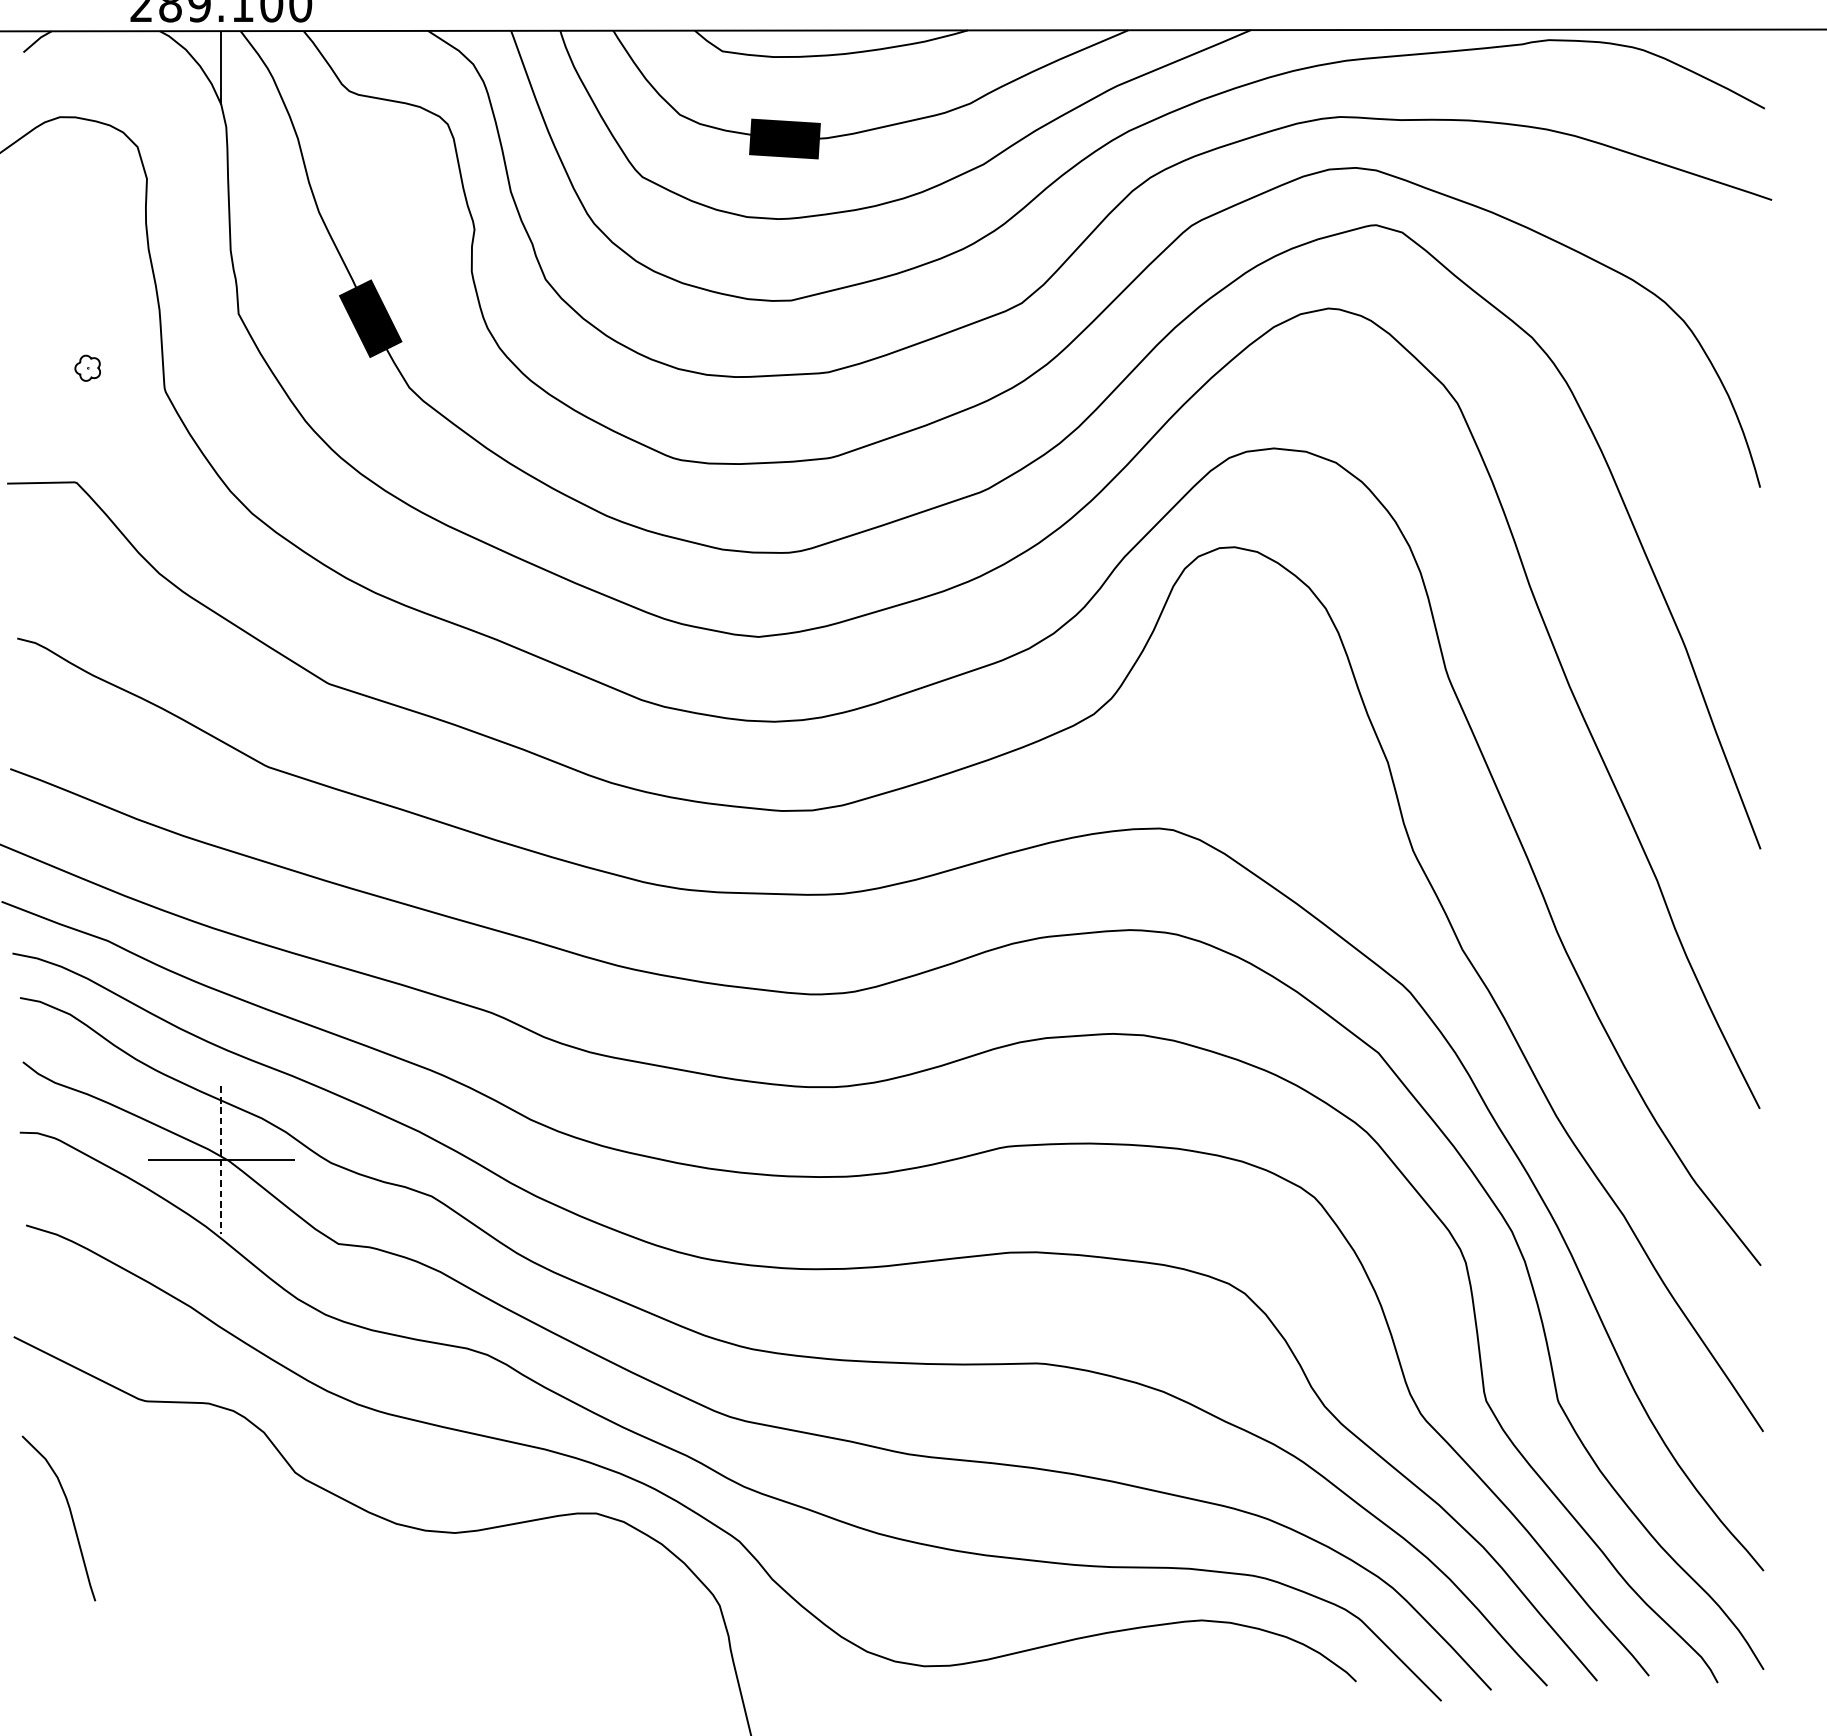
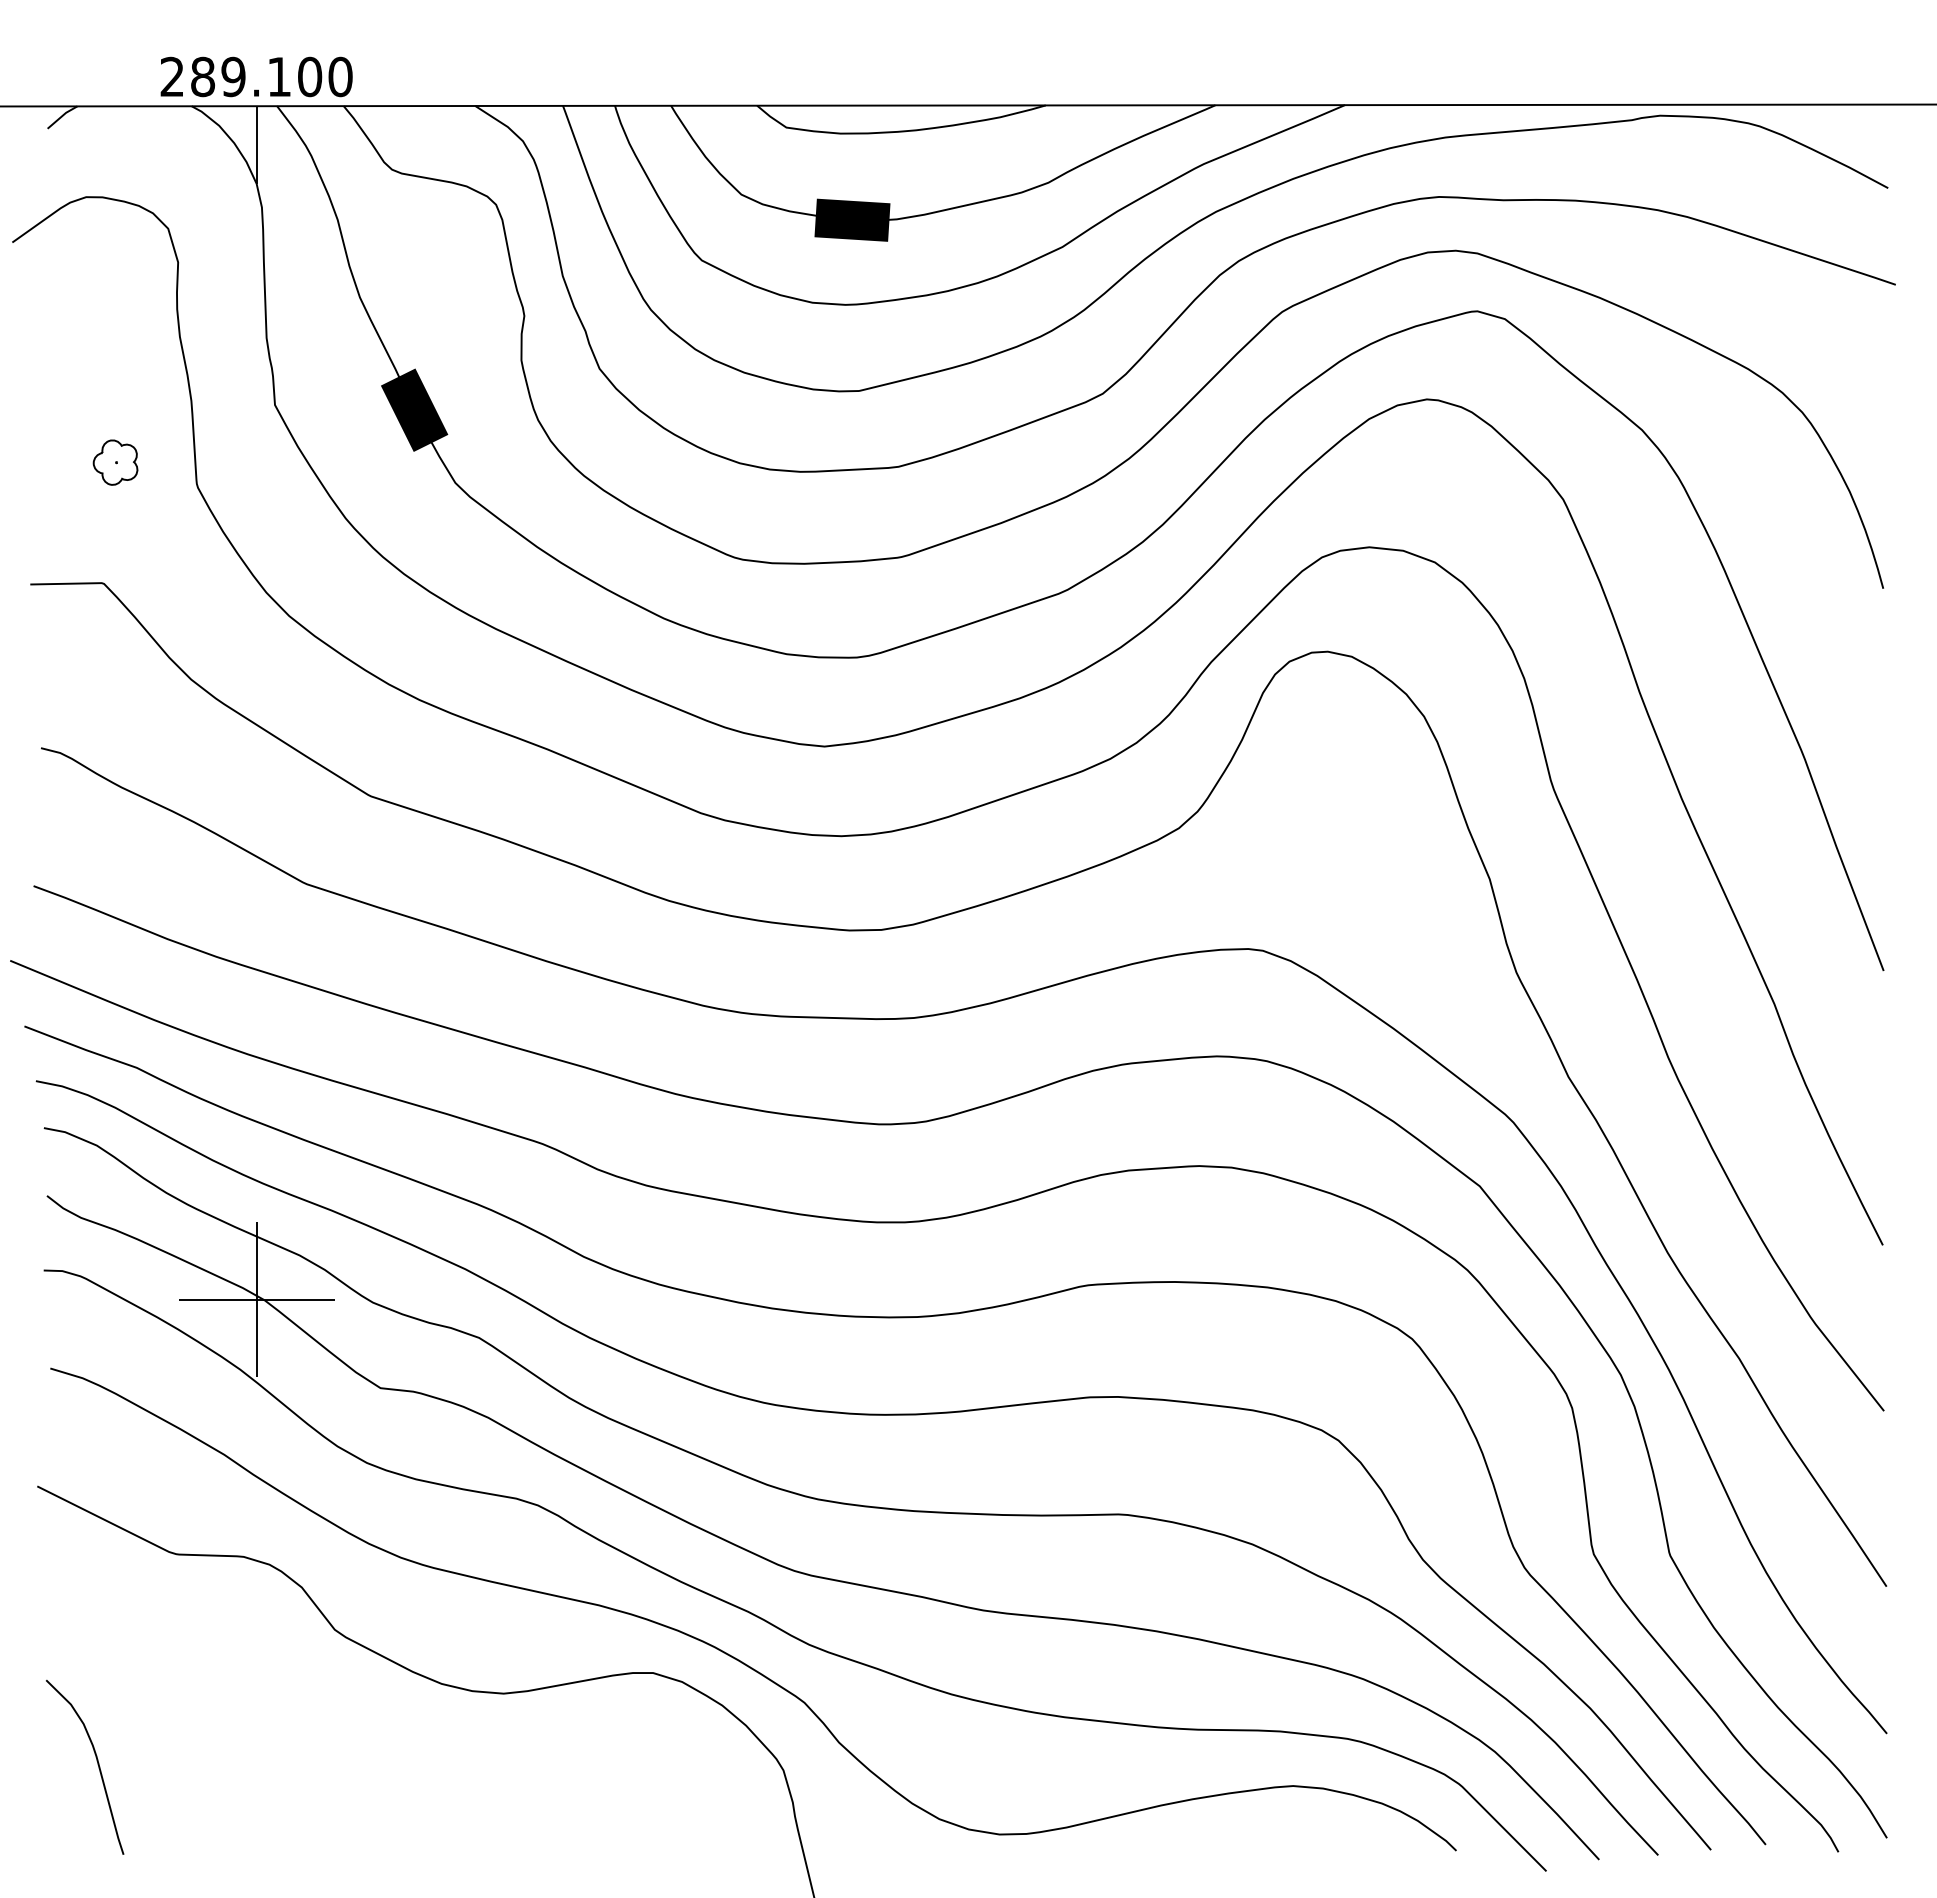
part: (87, 368) -> (115, 462), size x1.67
line: (221, 1160) -> (256, 1299), dashed -> solid
curve: (69, 1513) -> (96, 1761), moved

